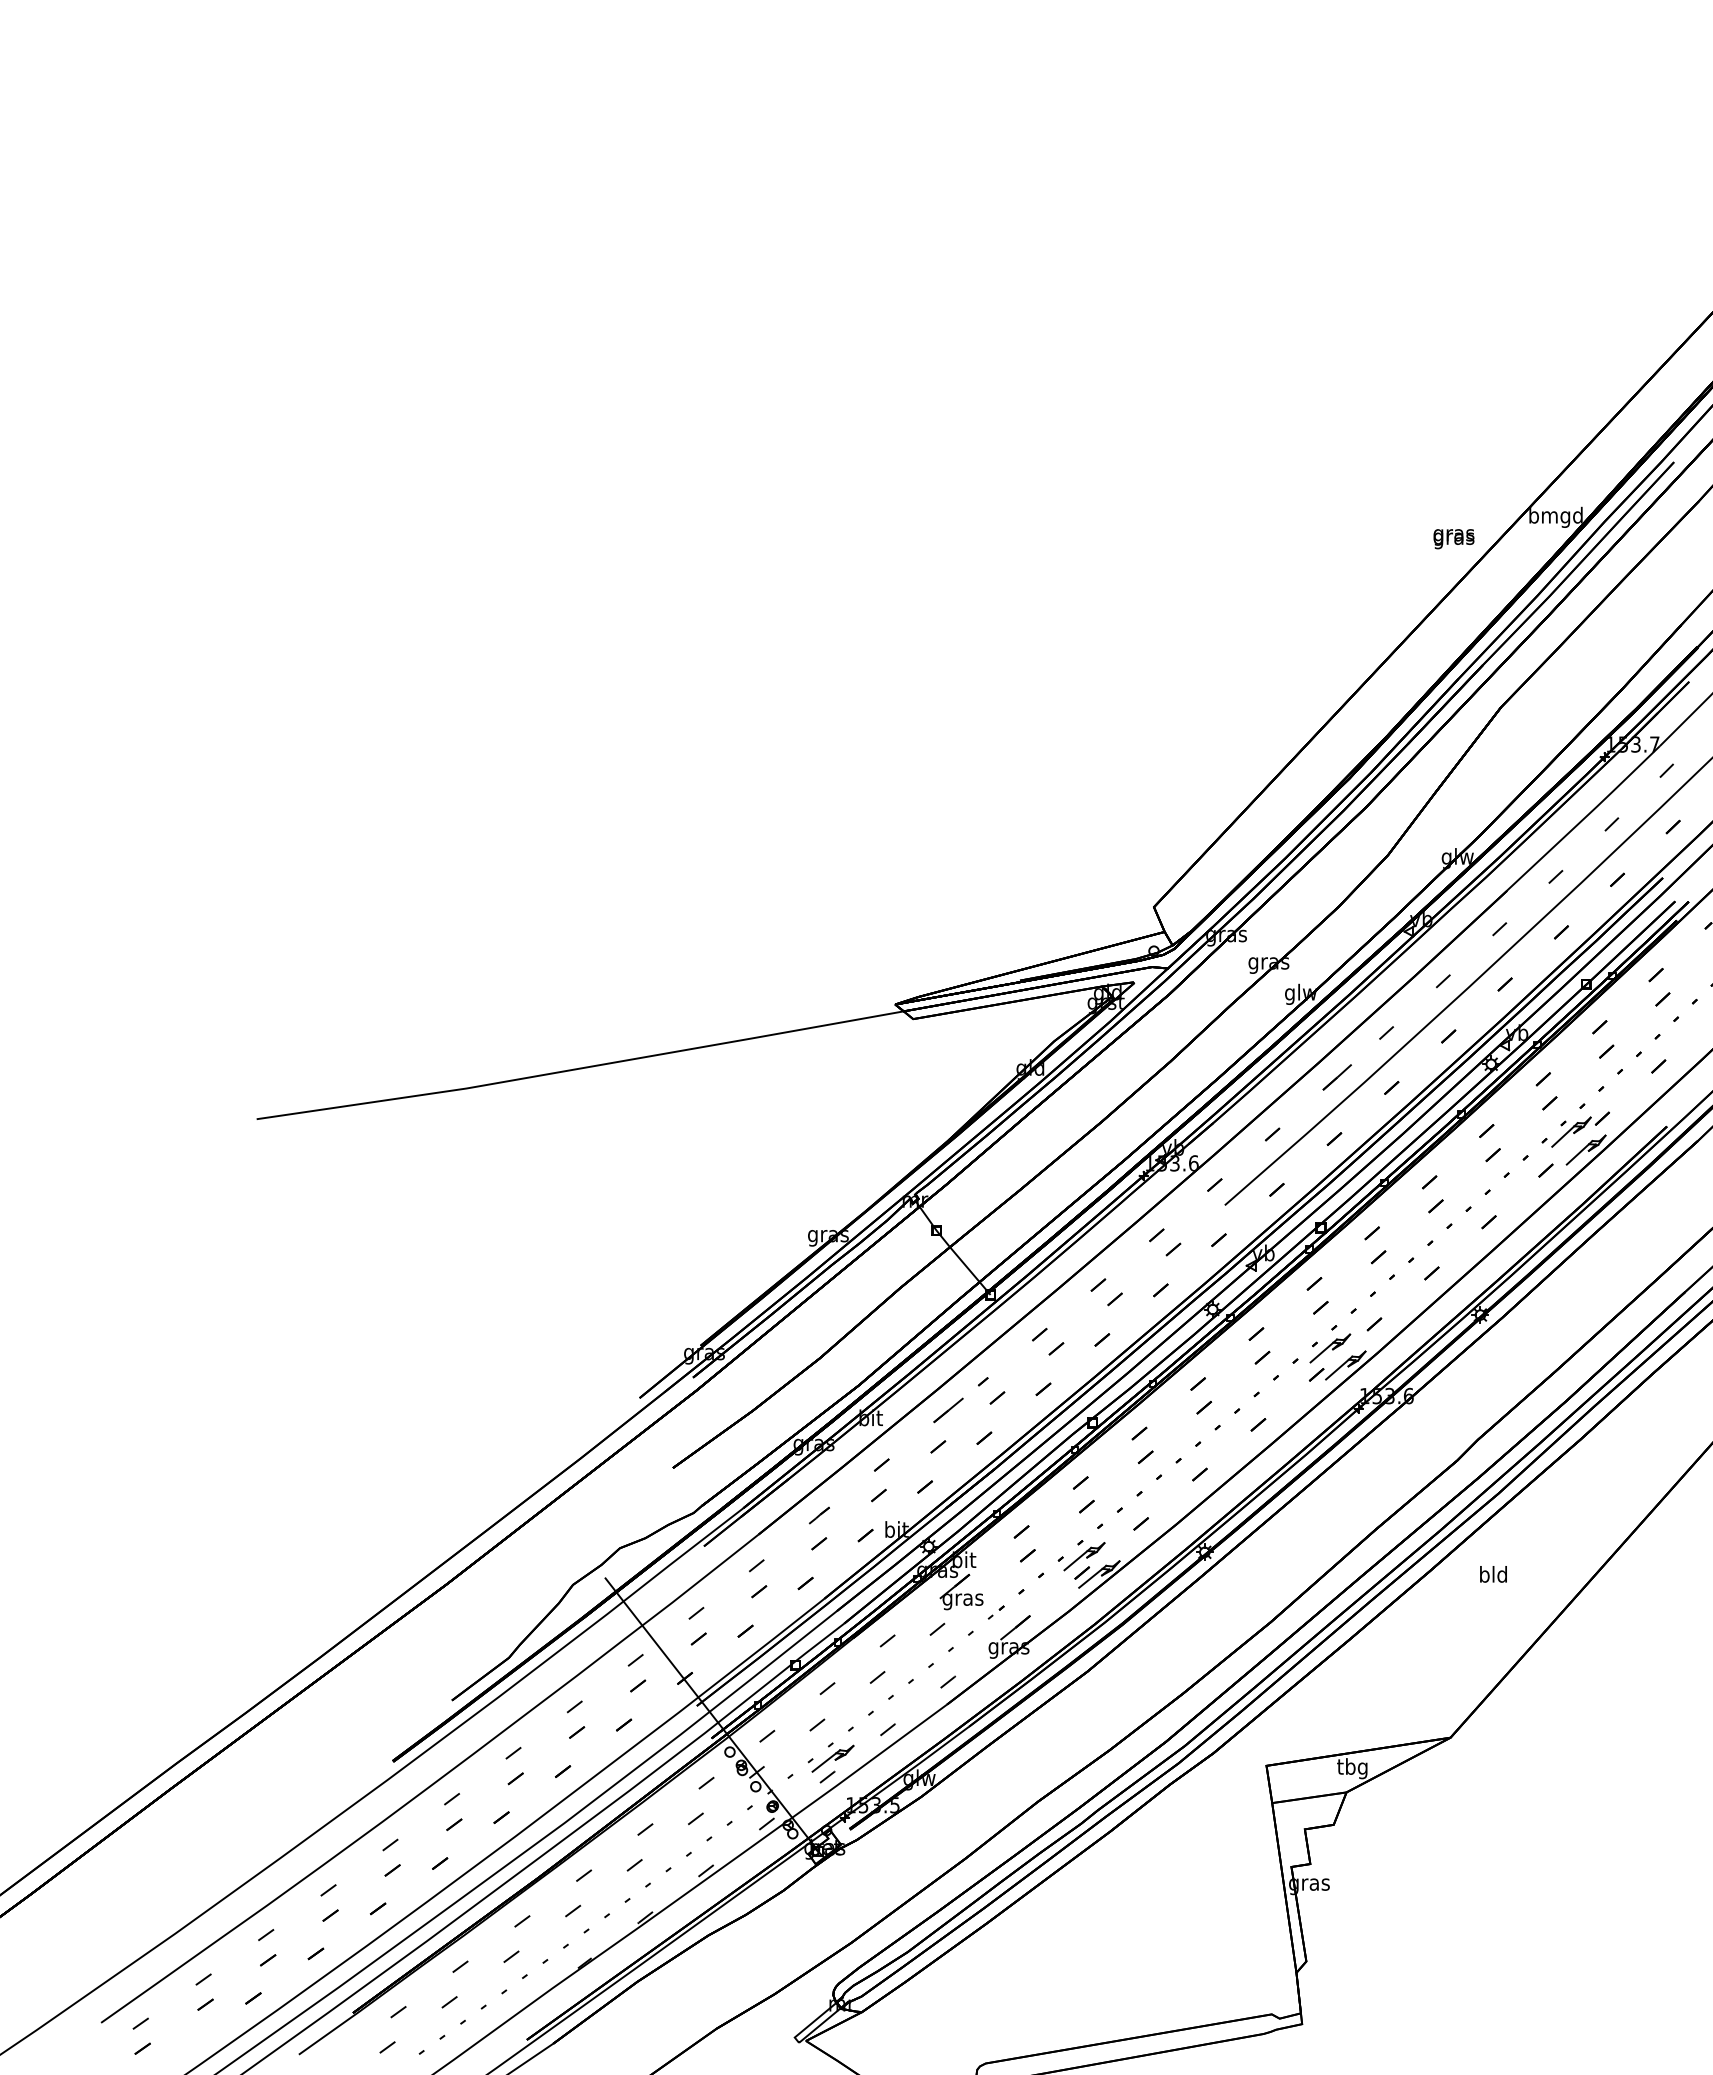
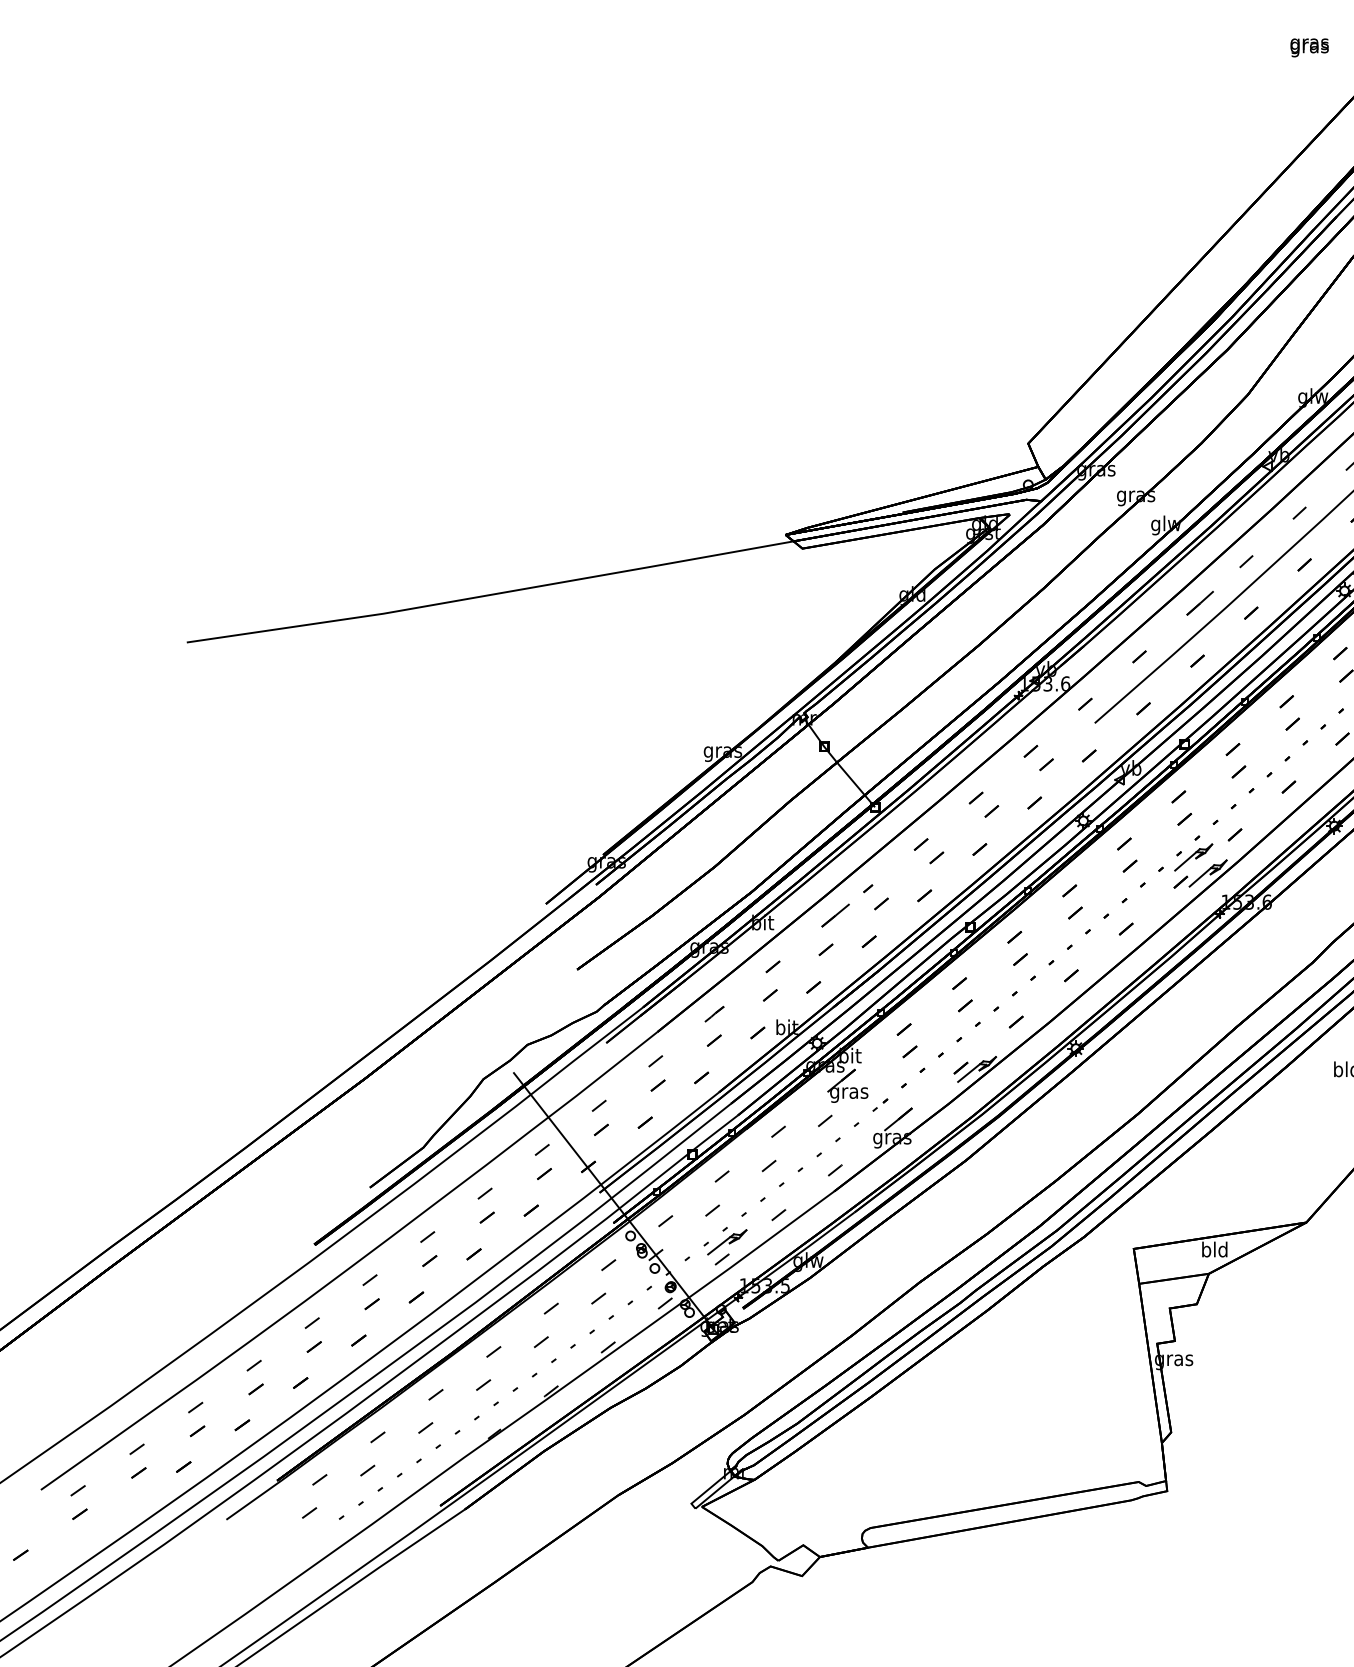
text: (1453, 539) -> (1309, 48), moved
part: (1084, 1556) -> (963, 1052), removed
text: (1352, 1768) -> (1214, 1251), tbg -> bld

